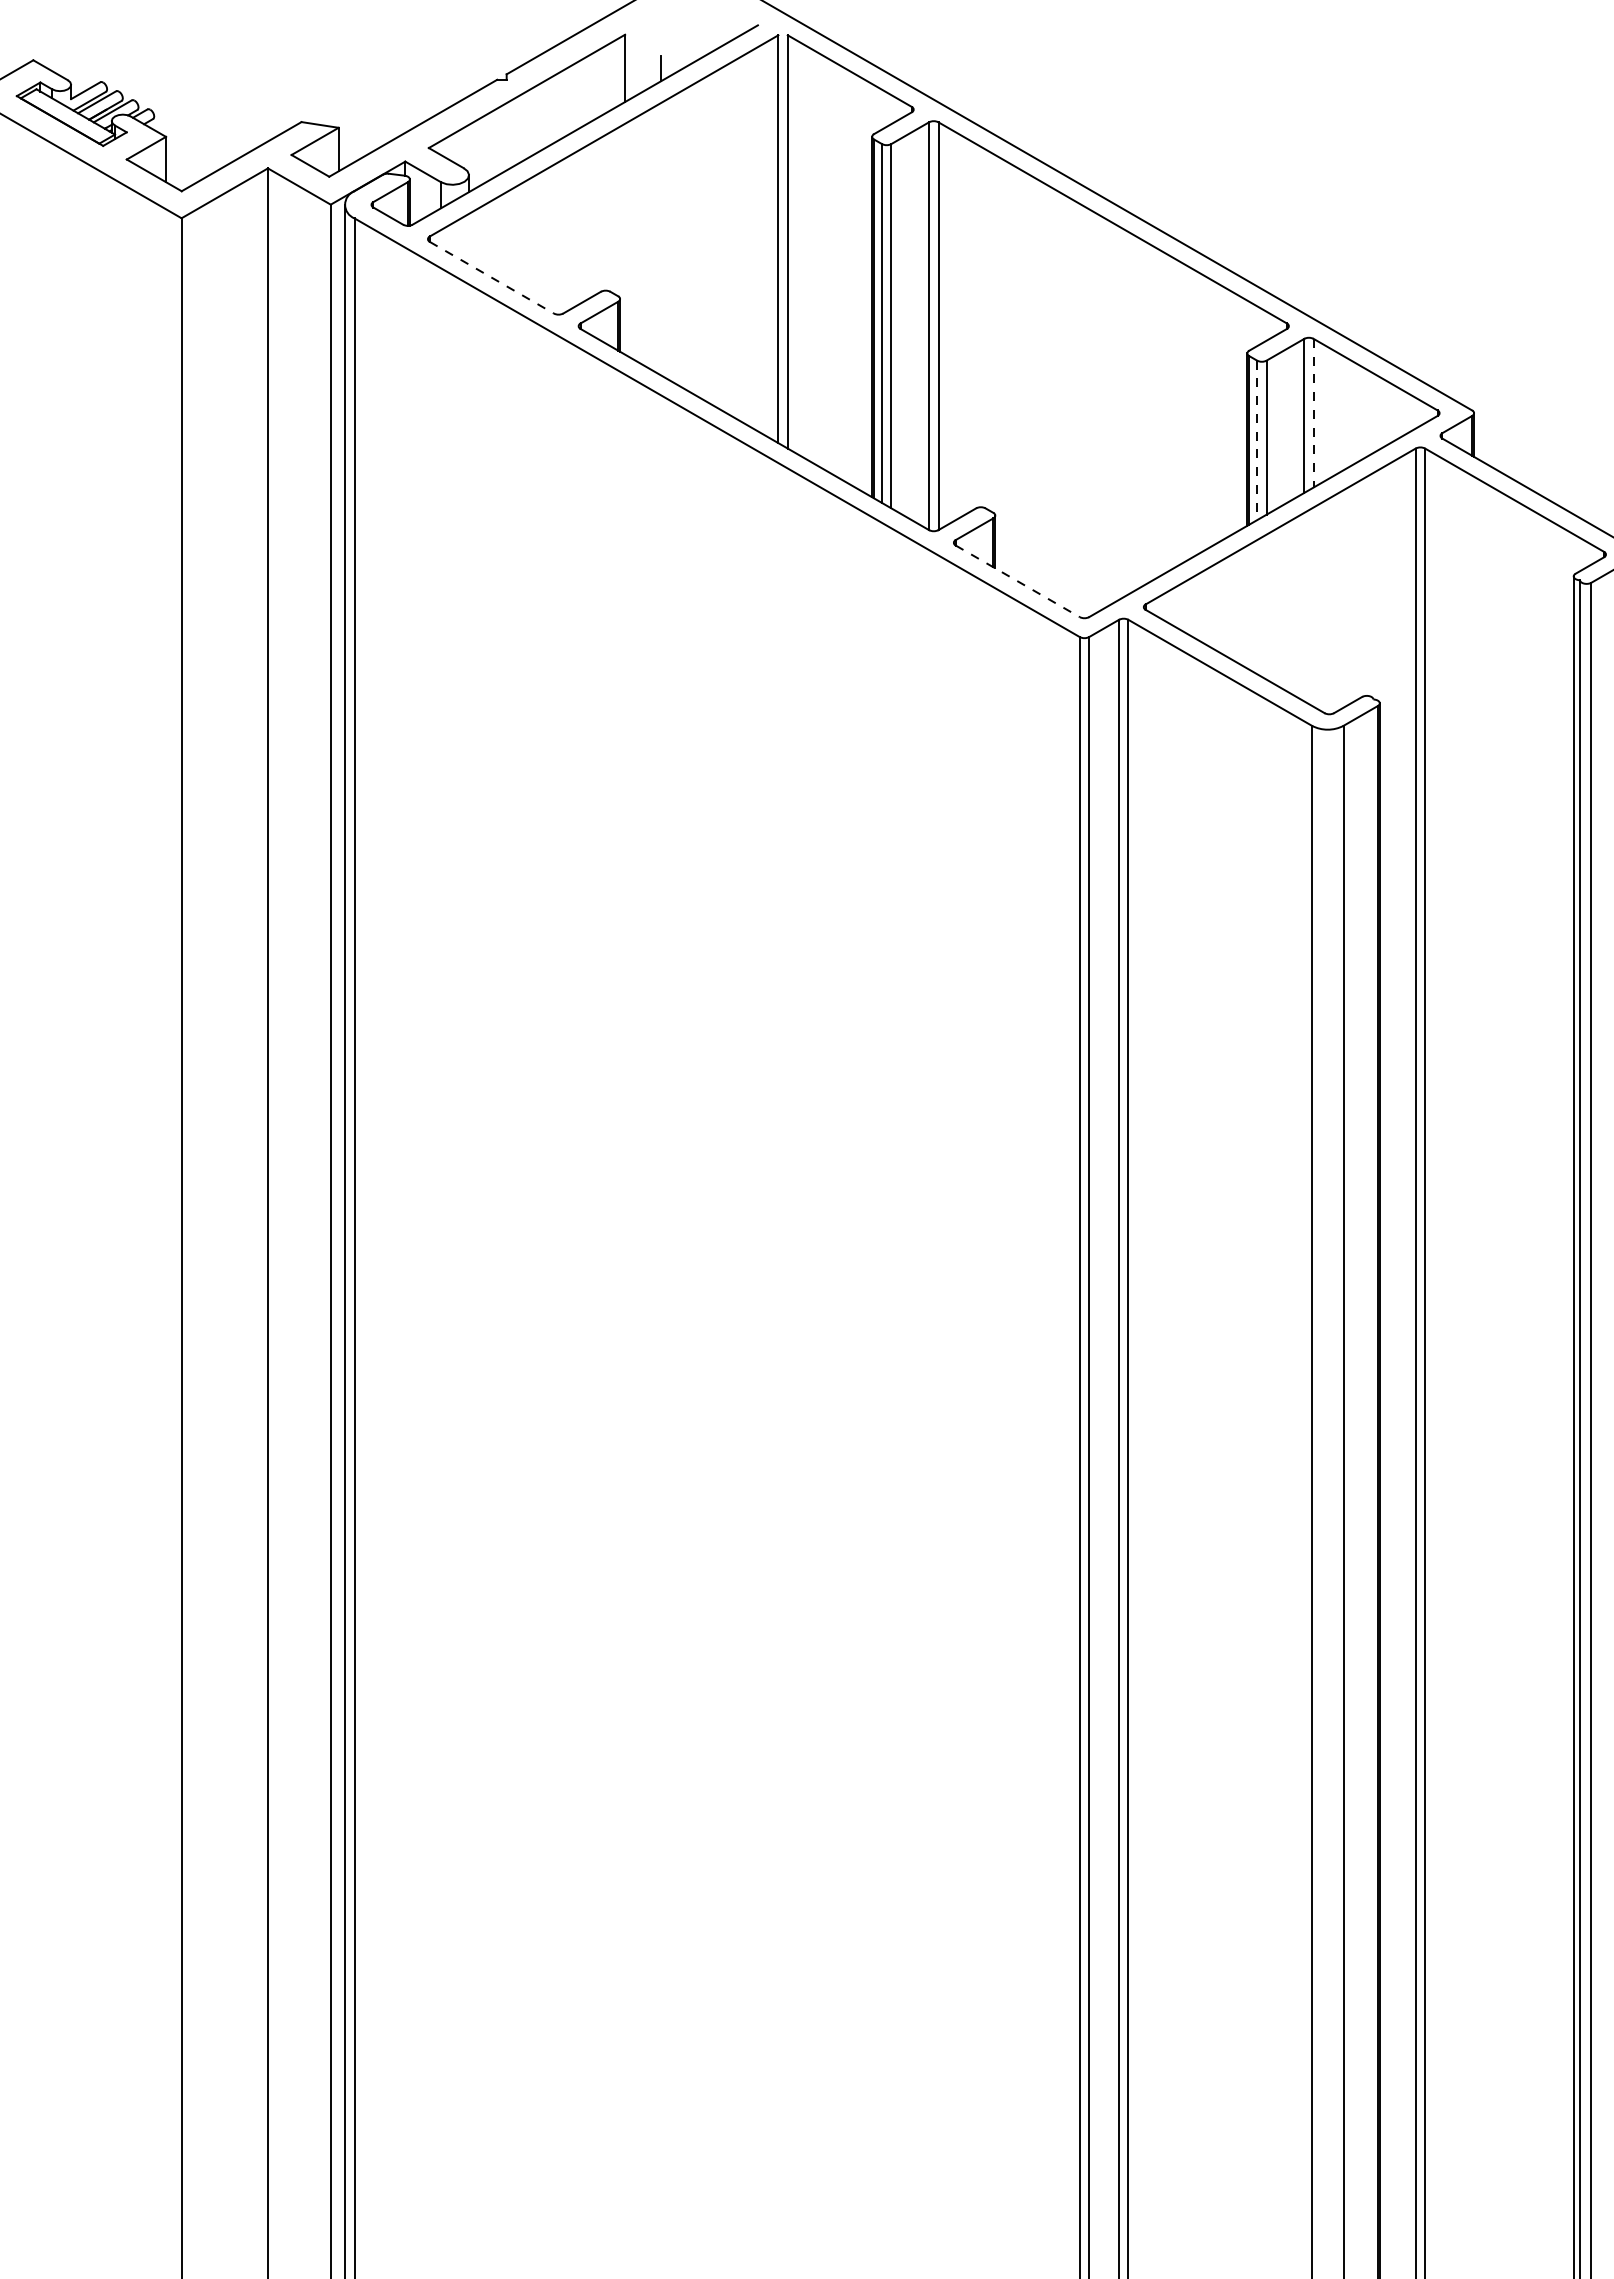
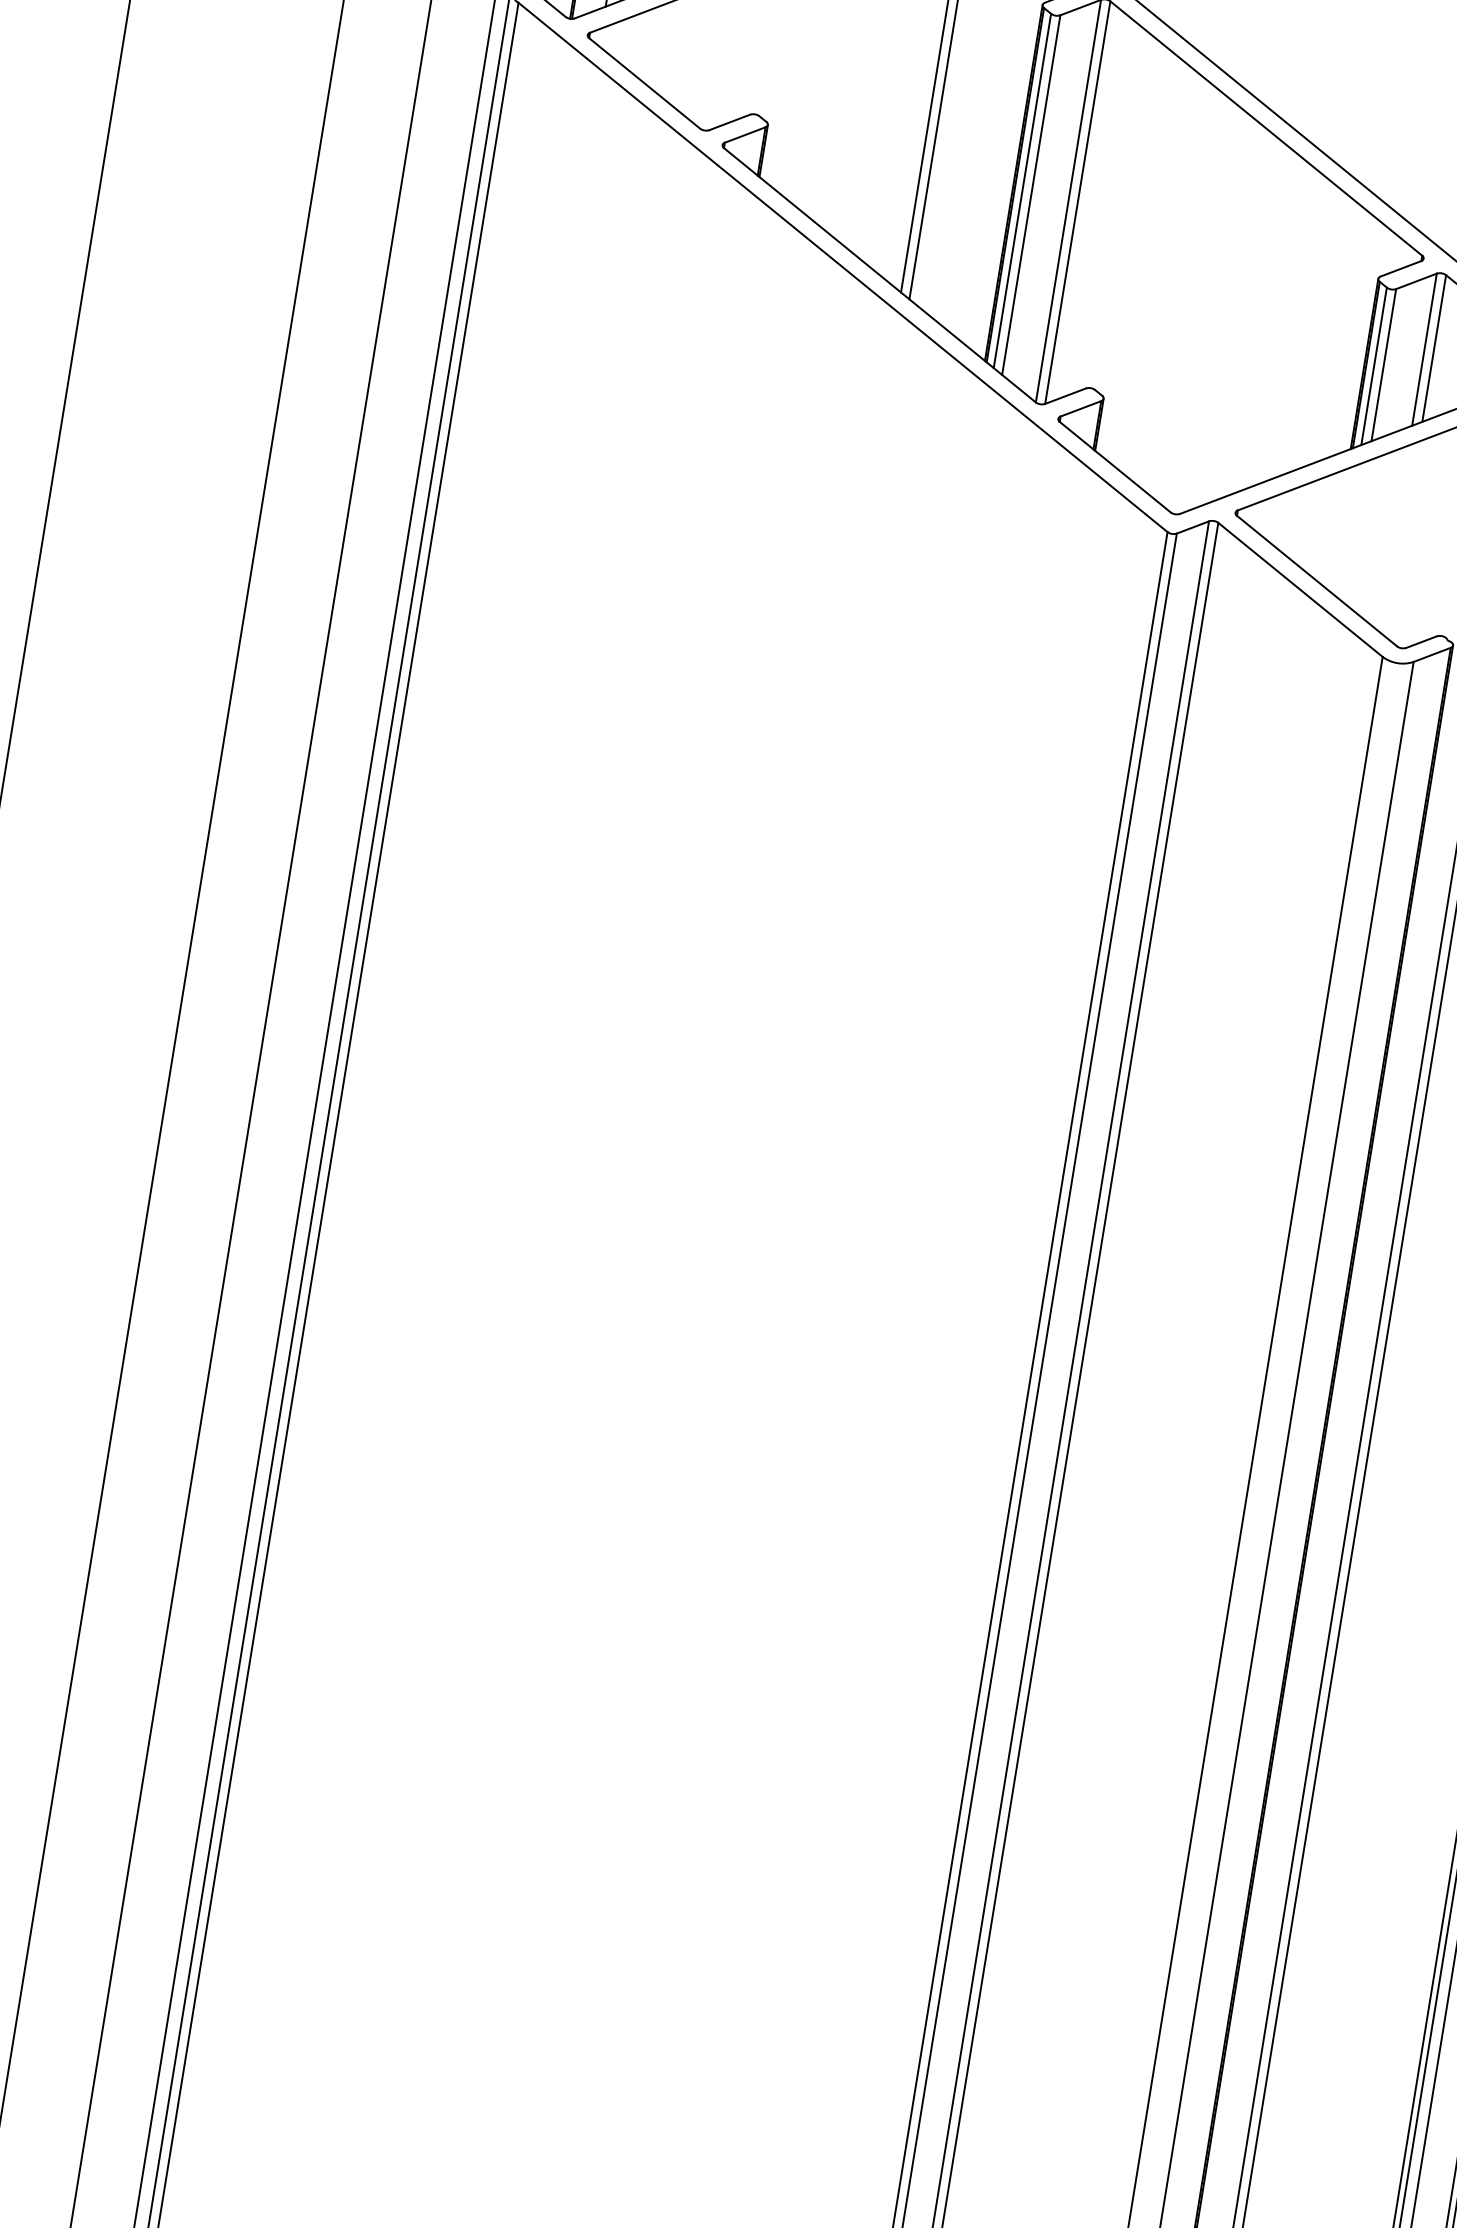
line: (491, 277) -> (644, 83), dashed -> solid
line: (1313, 413) -> (1434, 348), dashed -> solid
line: (1257, 440) -> (1374, 366), dashed -> solid
line: (1017, 581) -> (1114, 467), dashed -> solid

